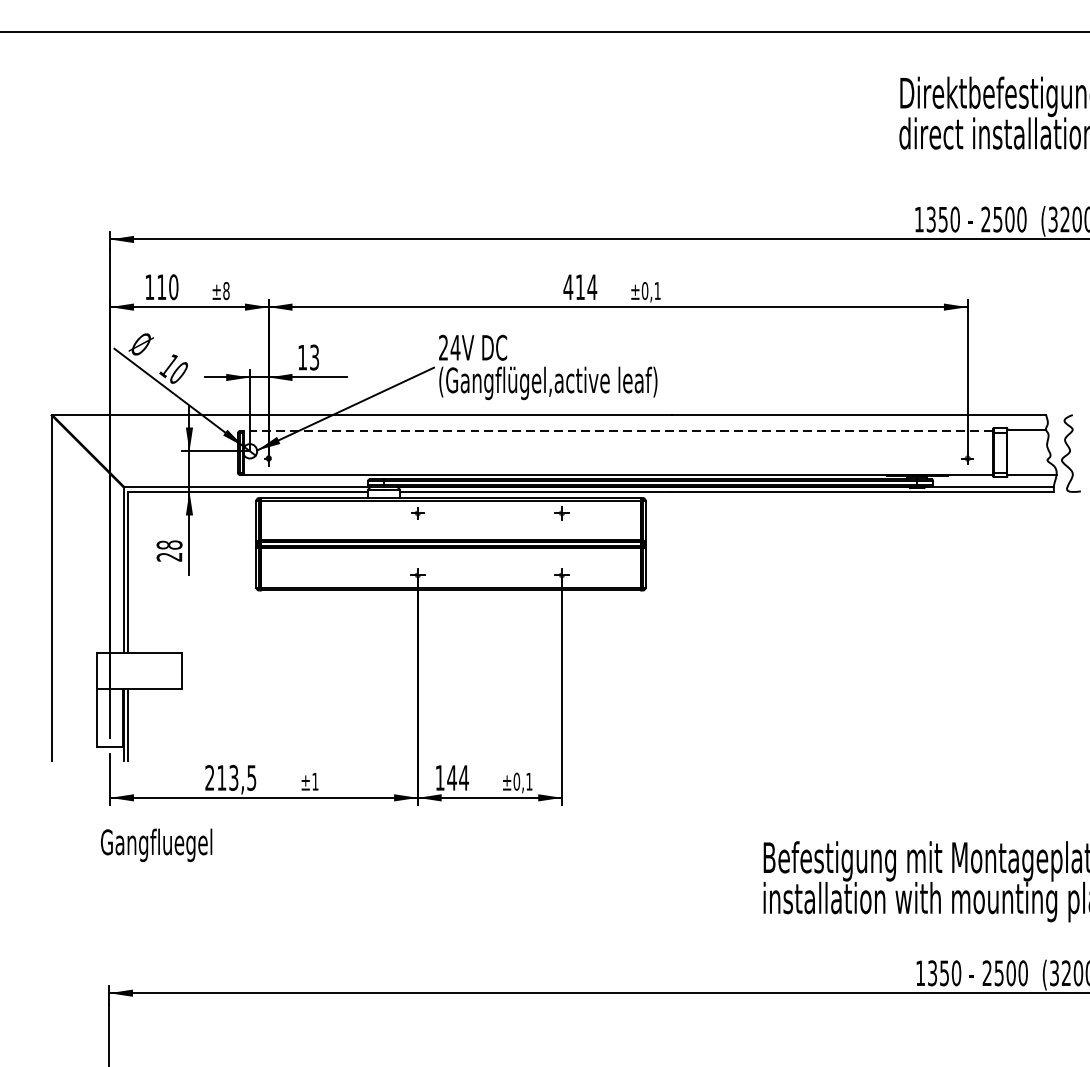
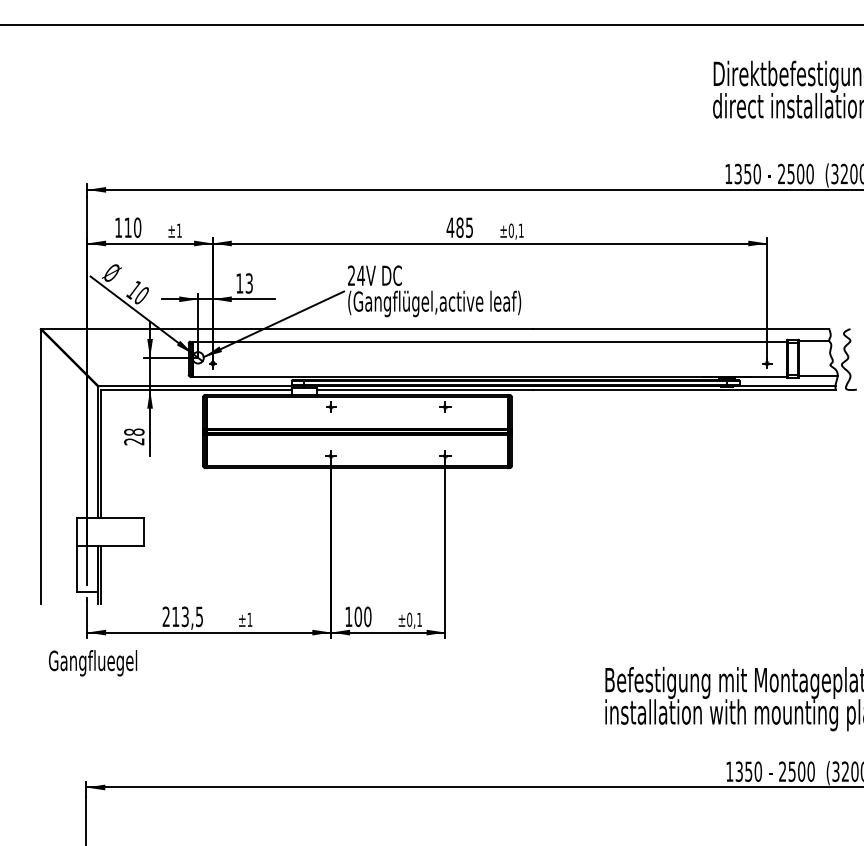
text: (585, 286) -> (464, 227), 414 -> 485
text: (225, 290) -> (178, 230), ±8 -> ±1
line: (618, 430) -> (490, 341), dashed -> solid
text: (457, 777) -> (362, 616), 144 -> 100
text: (157, 845) -> (93, 663), moved

